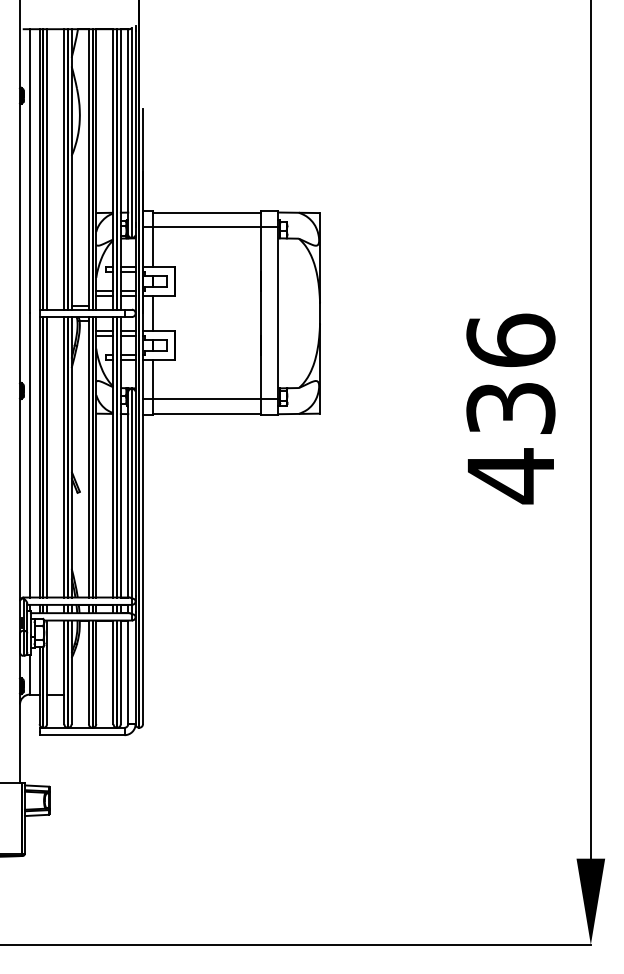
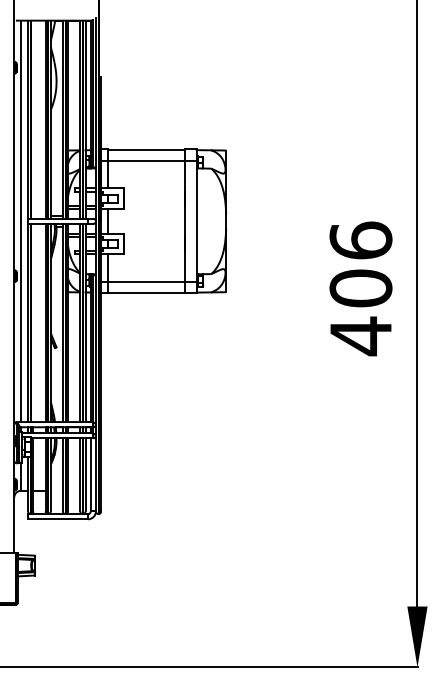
line: (47, 169) -> (33, 119), removed
text: (510, 407) -> (360, 287), 436 -> 406
line: (47, 457) -> (33, 323), removed

